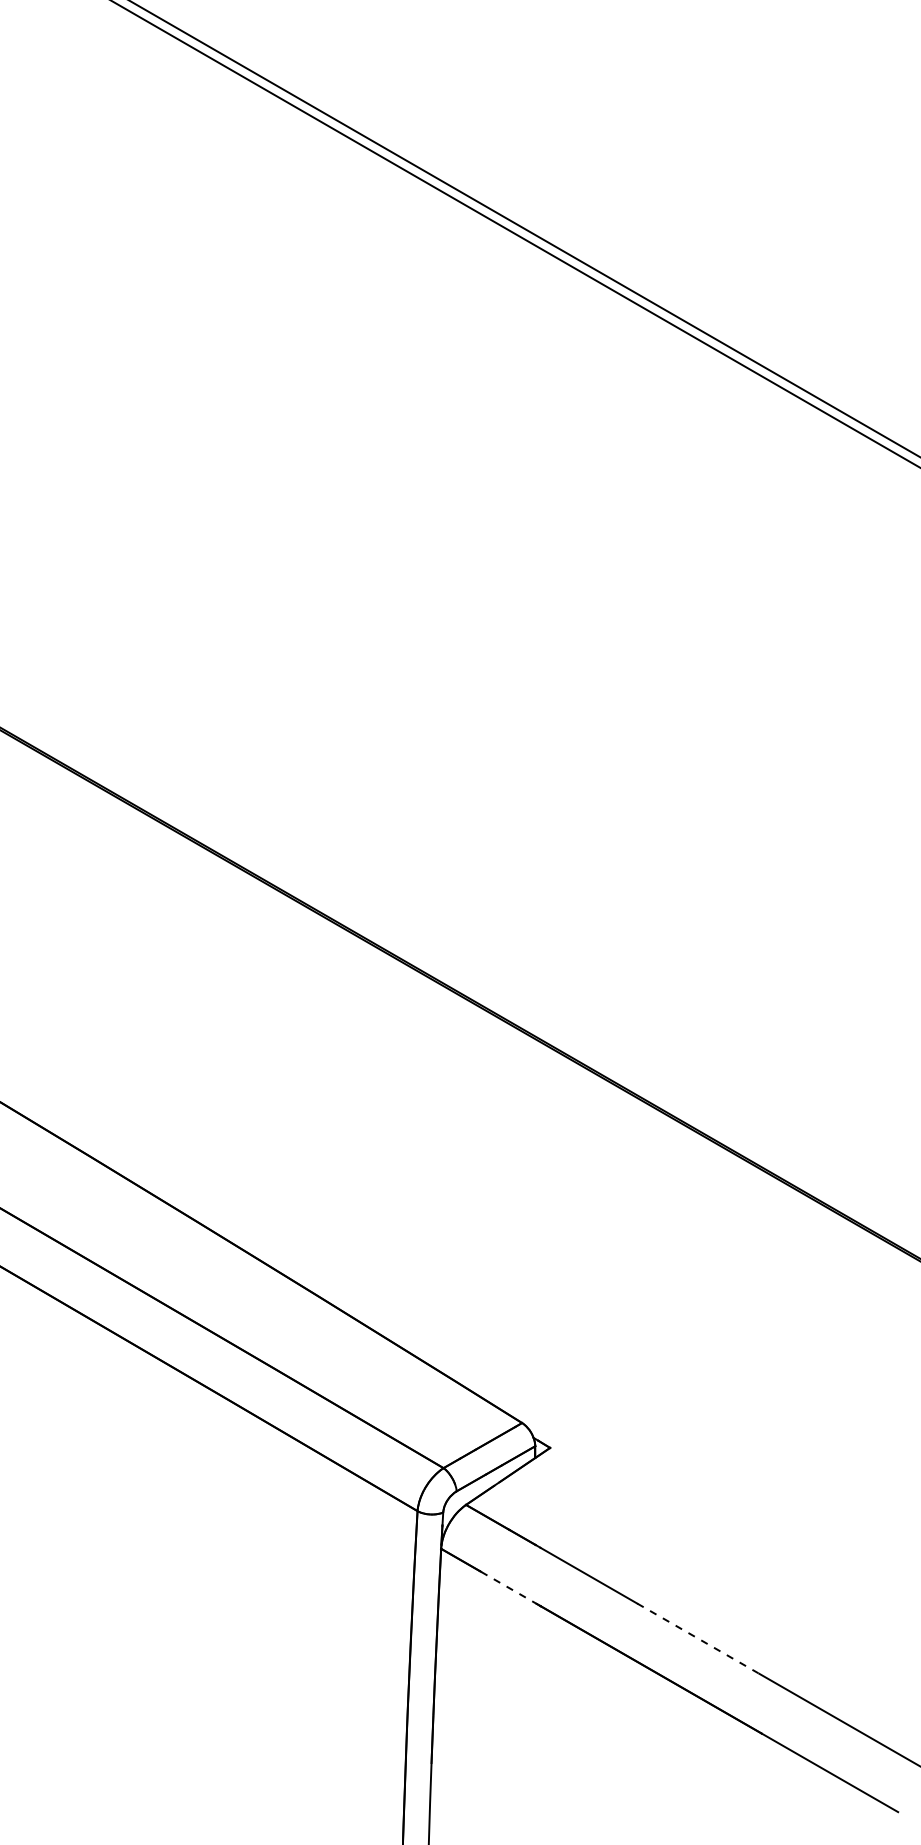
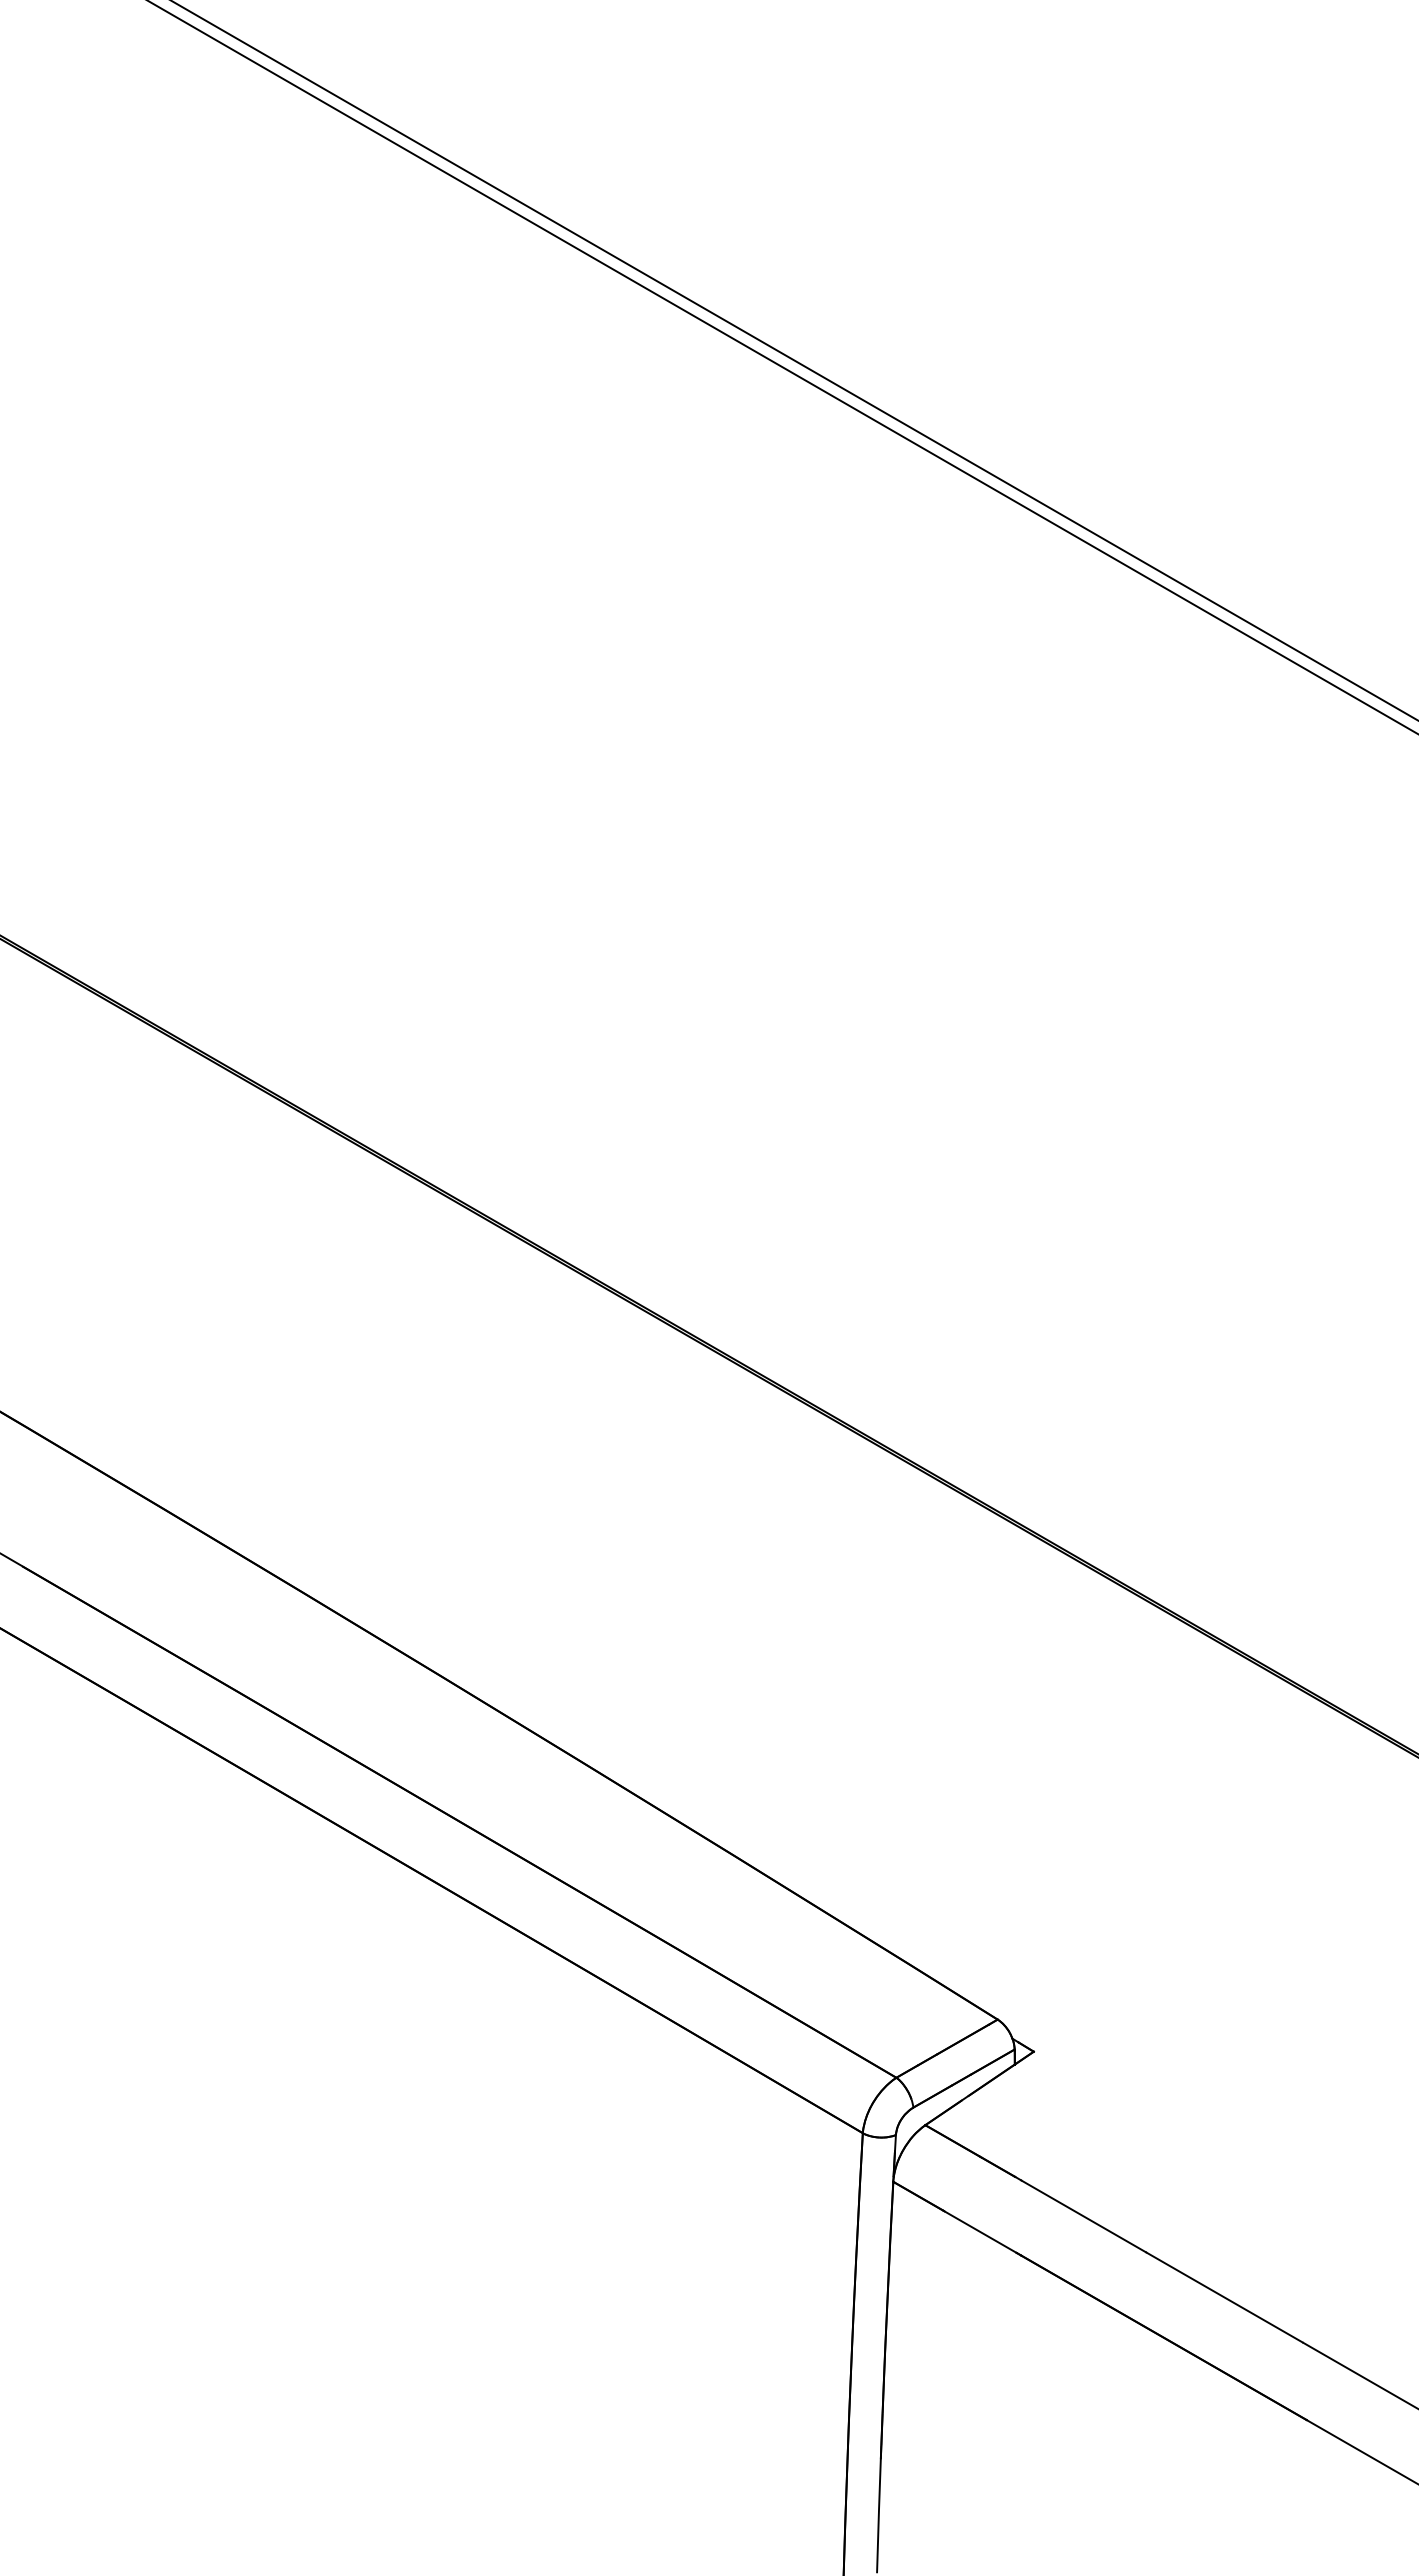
line: (508, 1588) -> (980, 2232), dashed -> solid
line: (698, 1638) -> (1224, 2297), dashed -> solid

